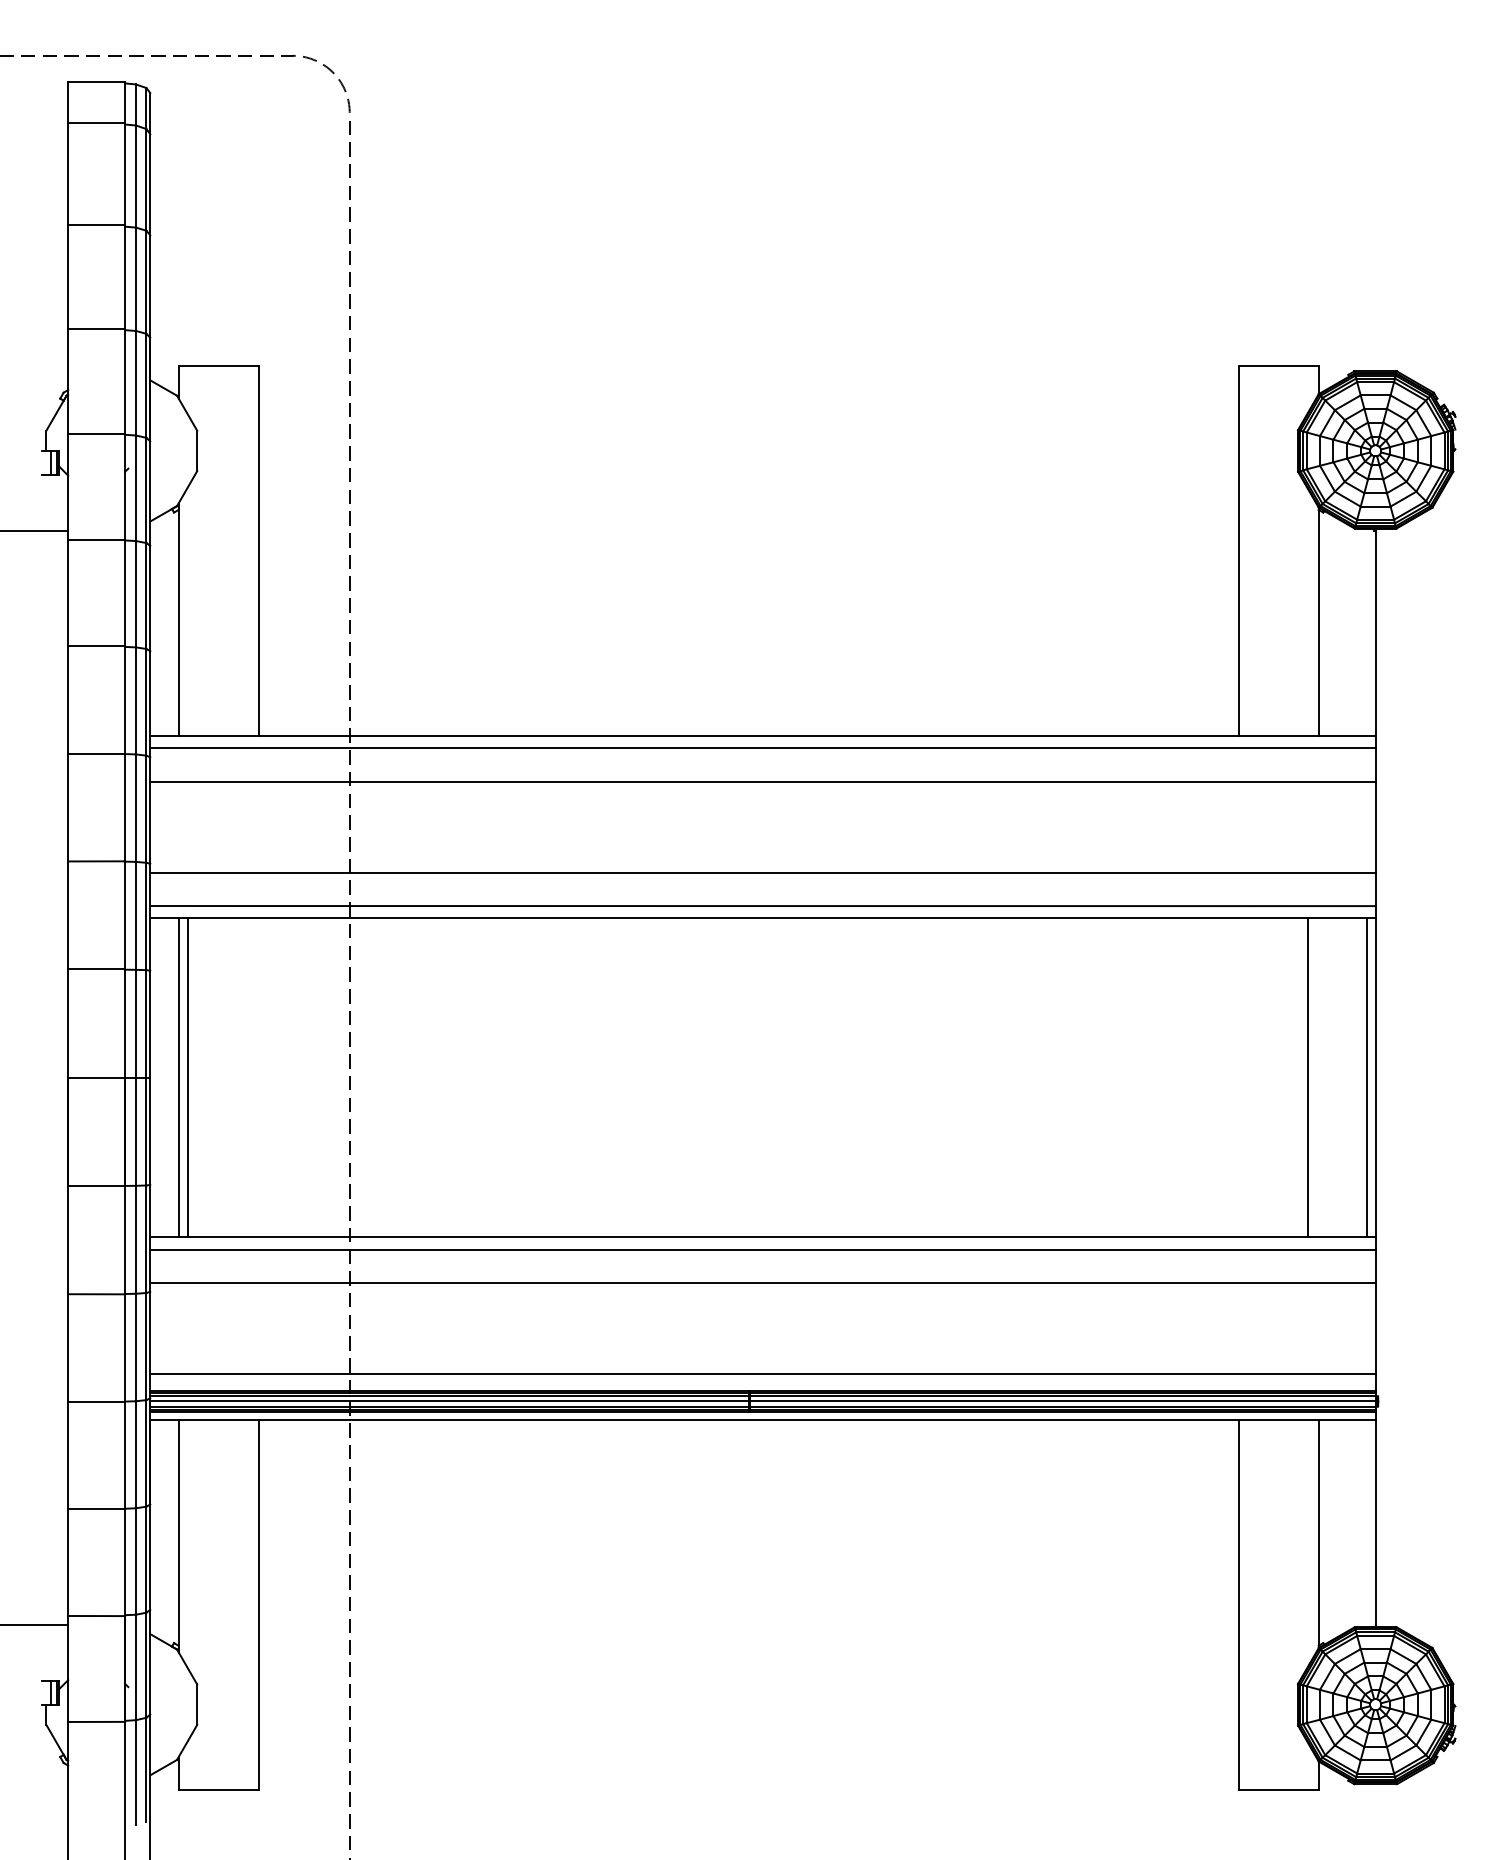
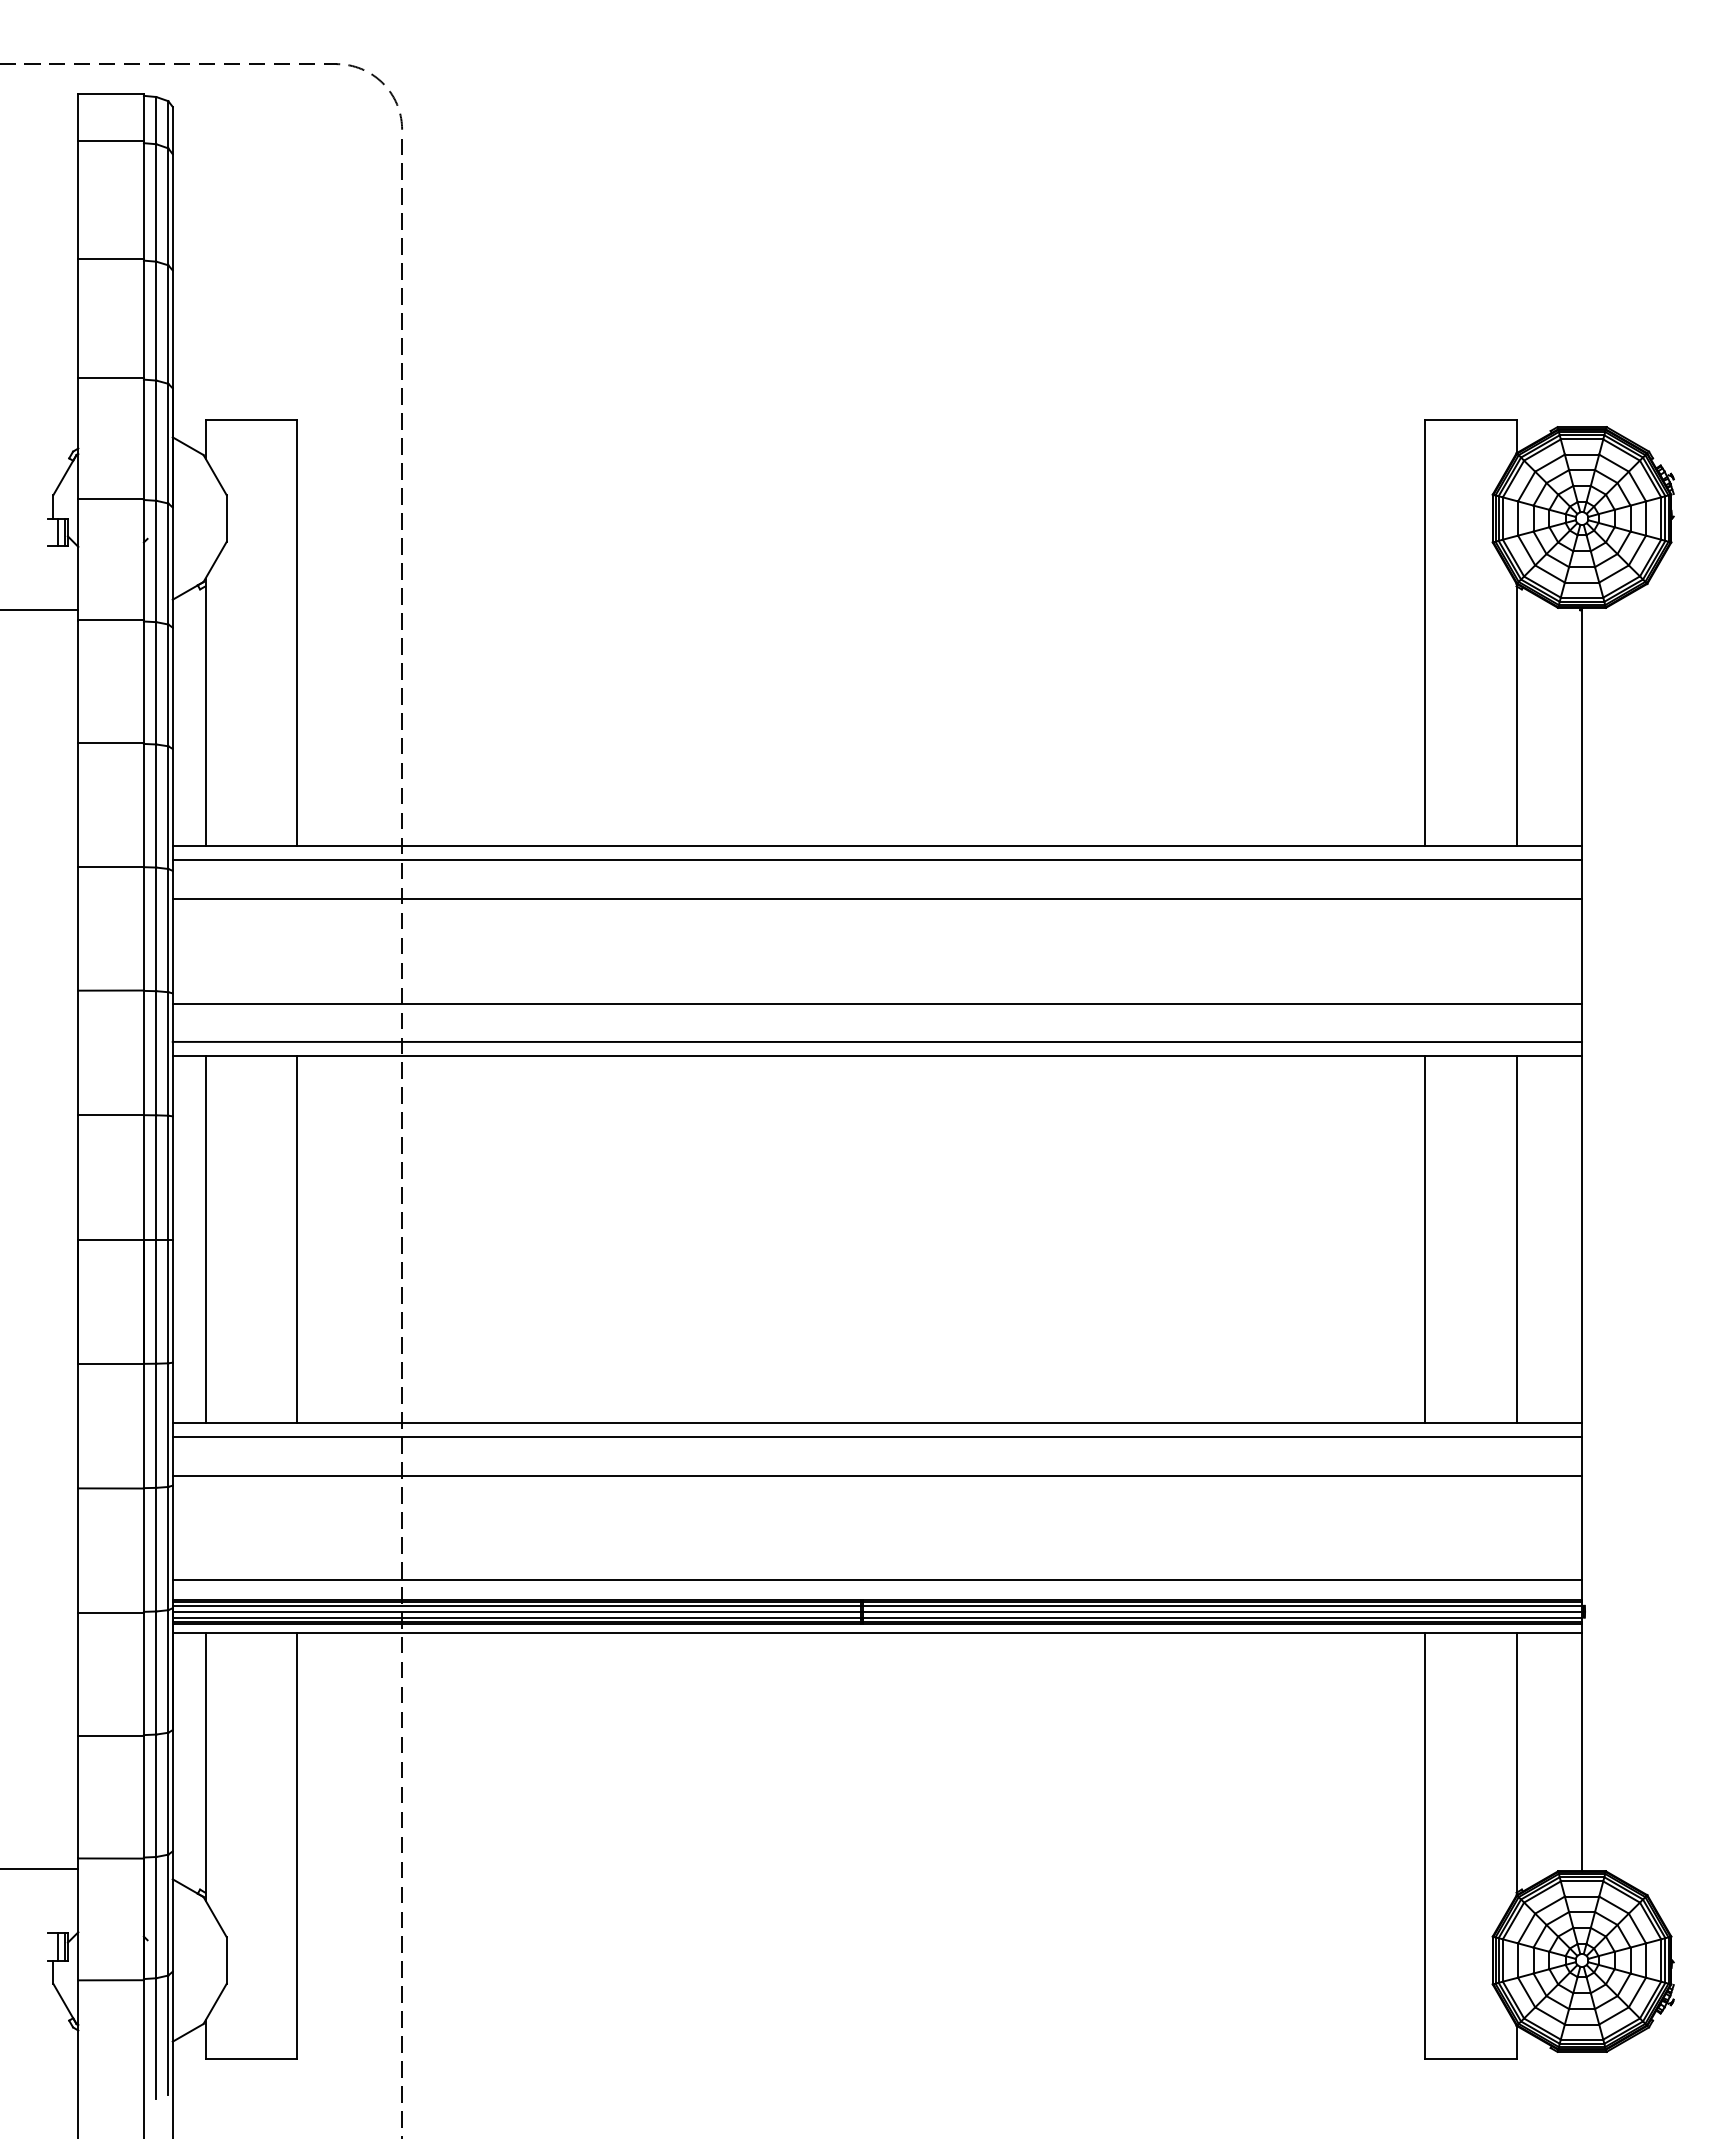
line: (188, 1077) -> (297, 1239), moved
line: (1307, 1077) -> (1424, 1239), moved
line: (1367, 1077) -> (1516, 1239), moved

